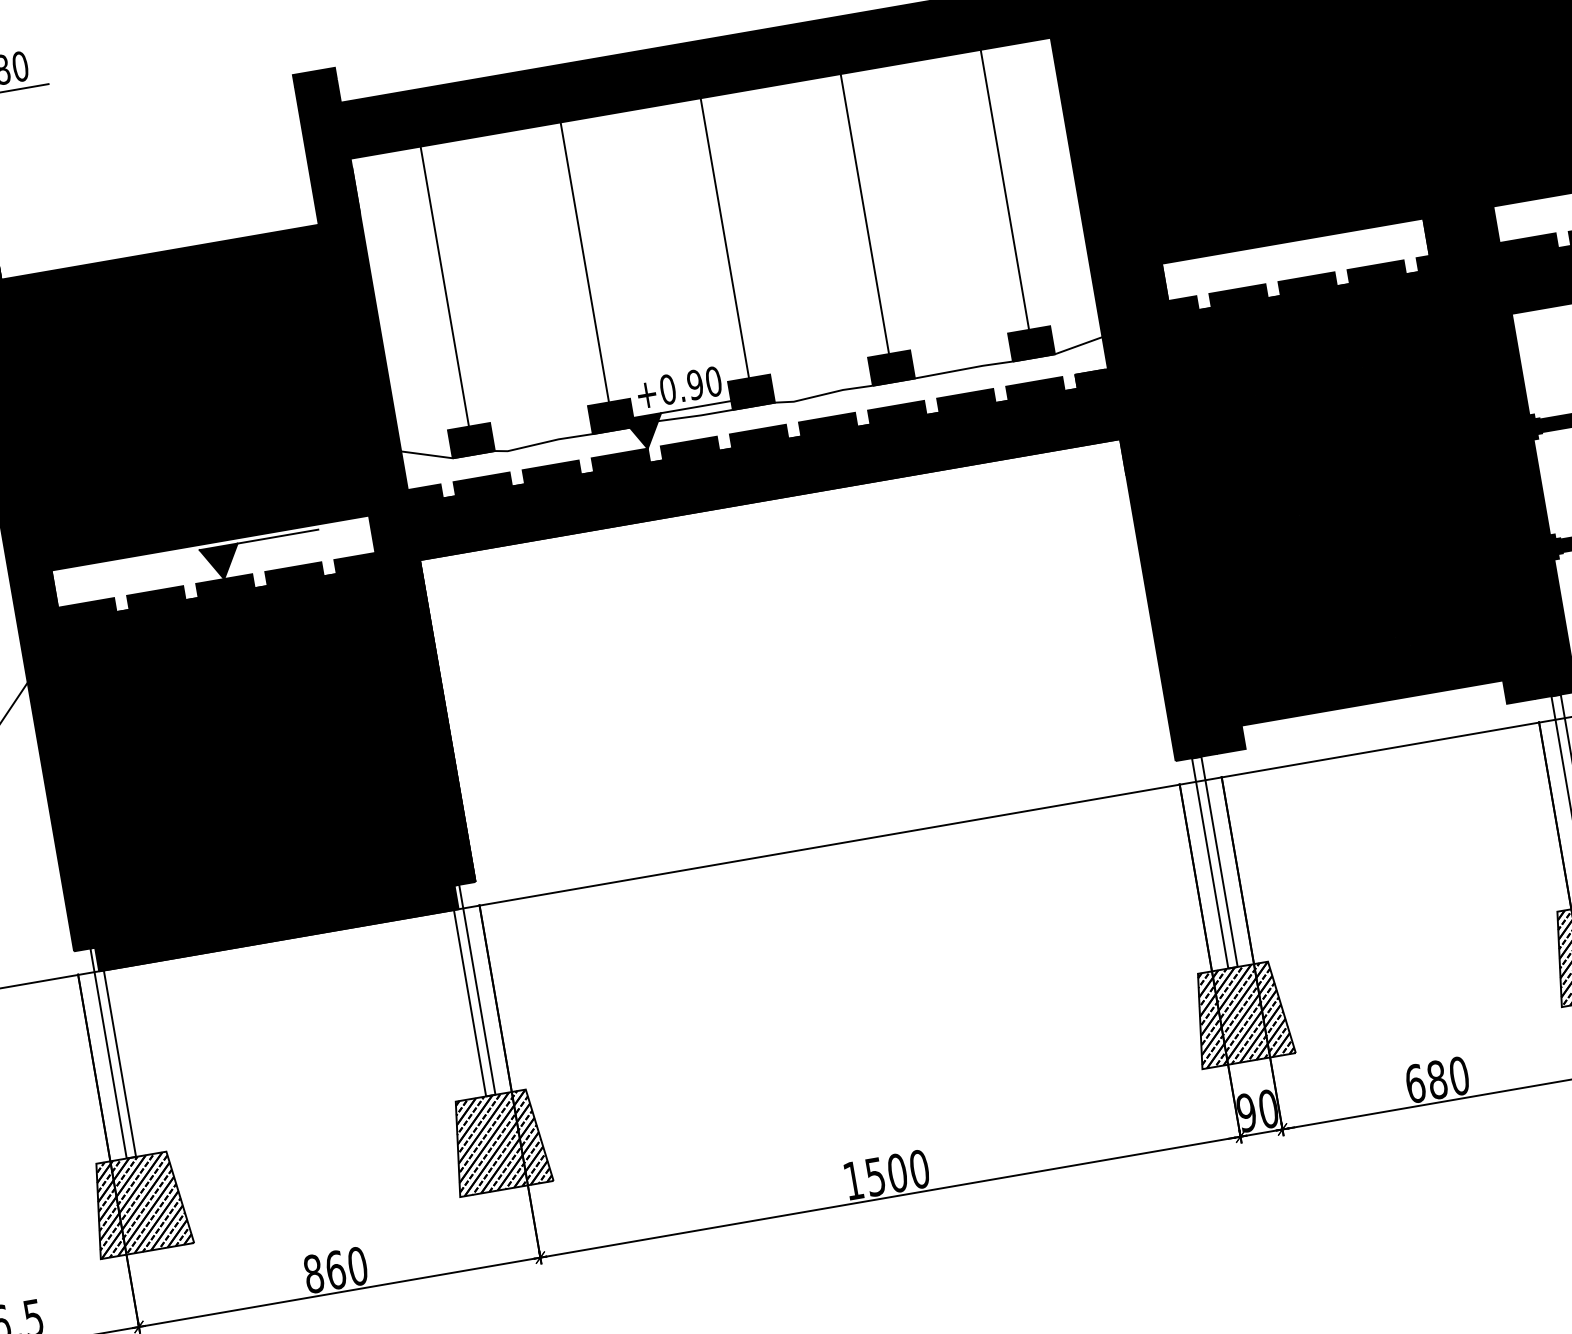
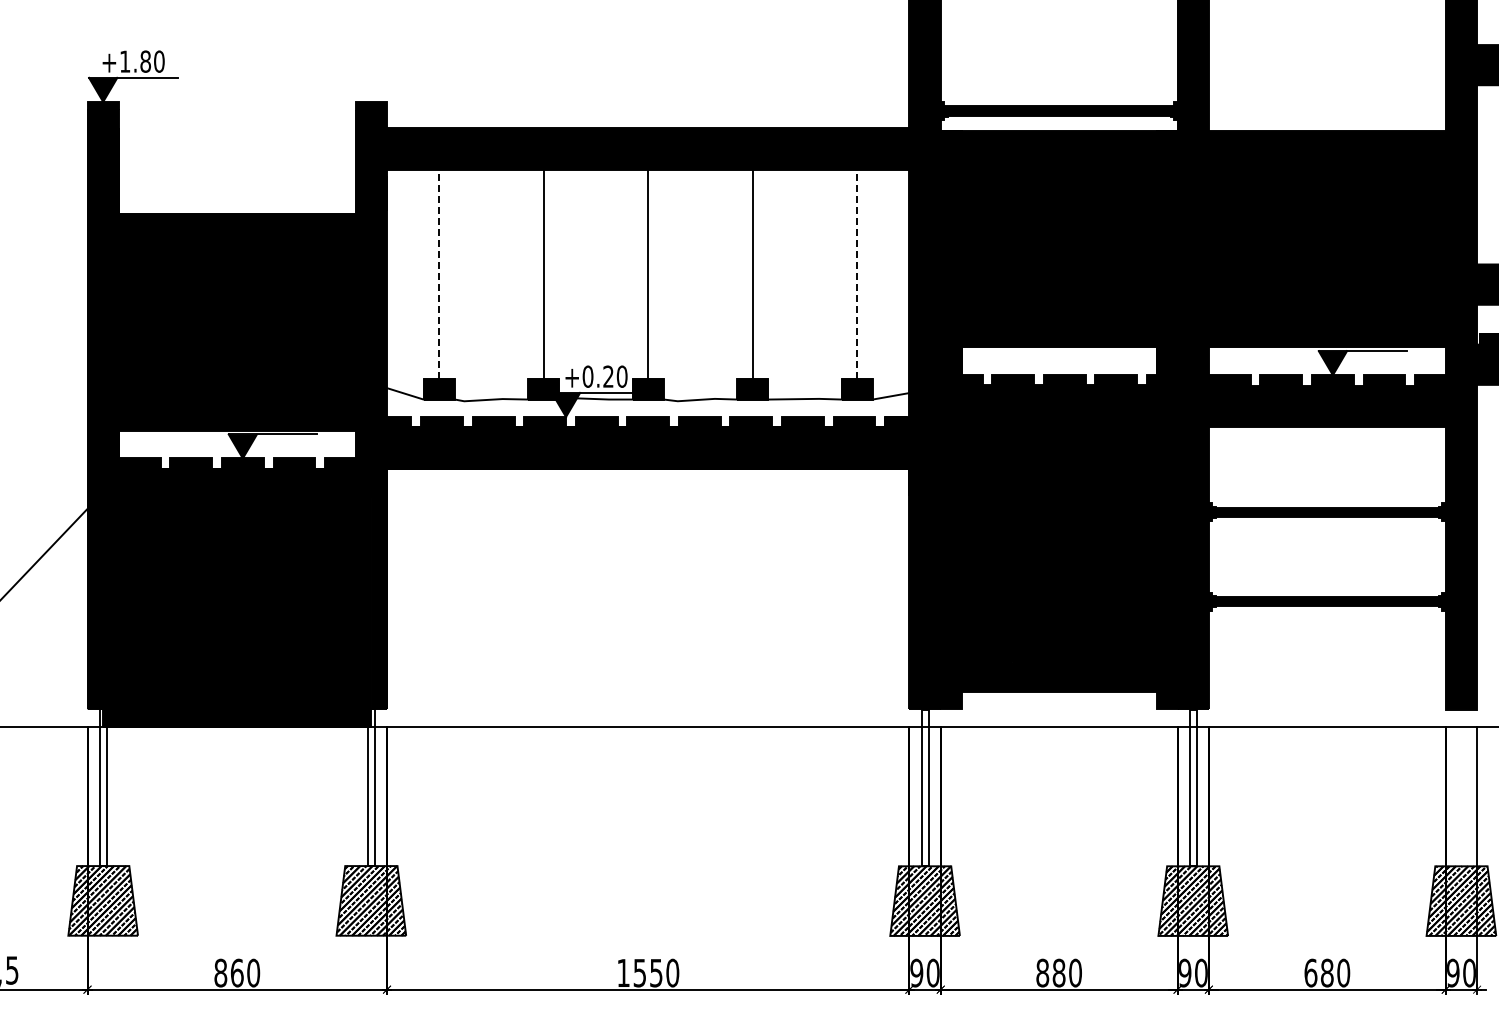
line: (1005, 188) -> (857, 273), solid -> dashed
line: (444, 285) -> (439, 273), solid -> dashed
text: (695, 384) -> (608, 376), +0.90 -> +0.20
text: (1414, 1082) -> (1042, 972), 680 -> 880
text: (897, 1172) -> (656, 972), 1500 -> 1550

